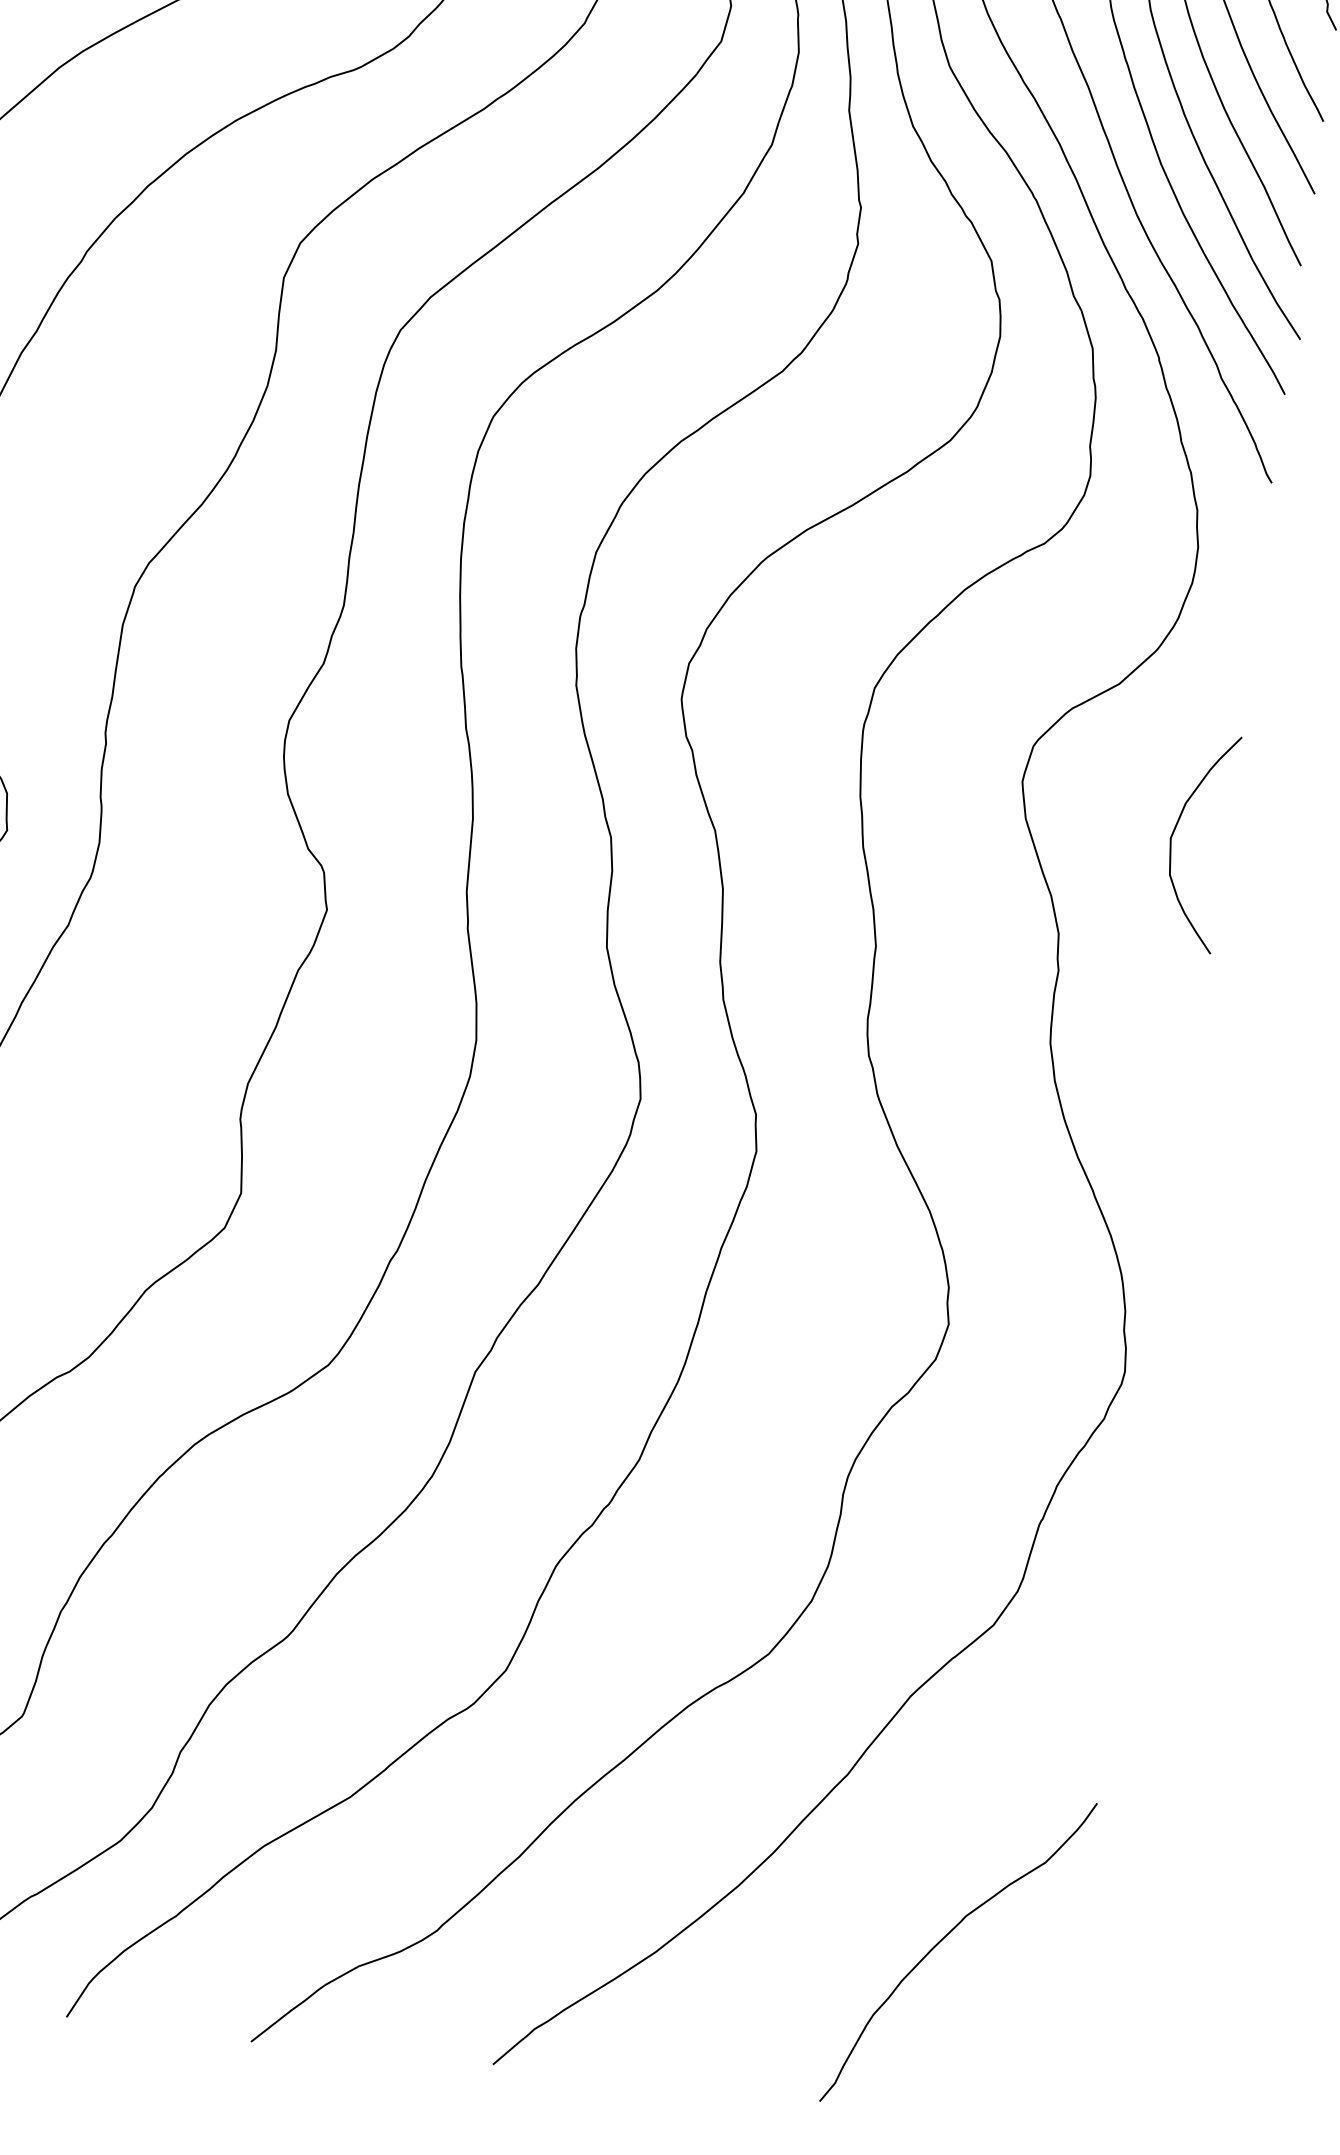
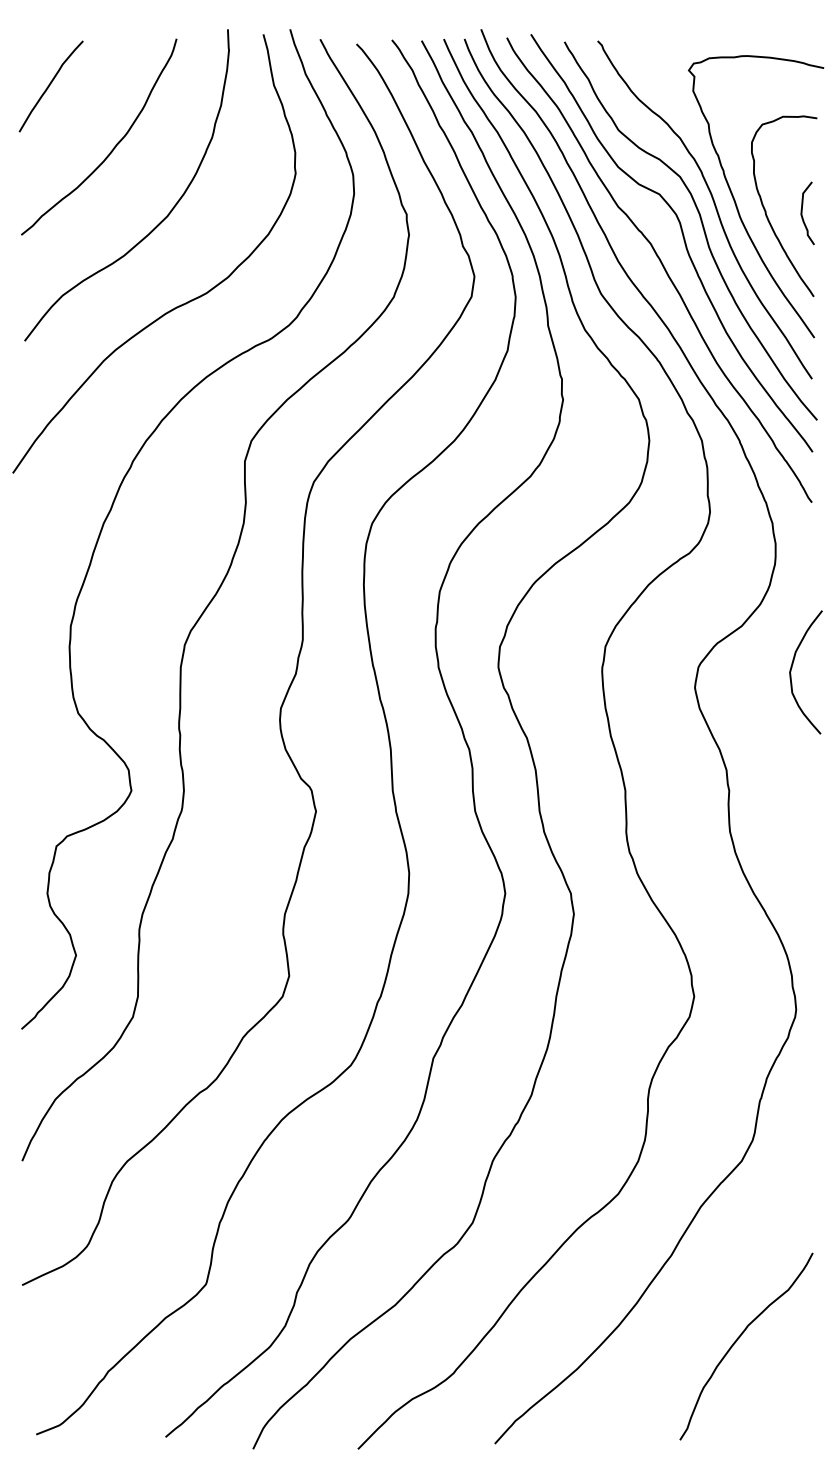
curve: (1176, 831) -> (792, 668), moved

